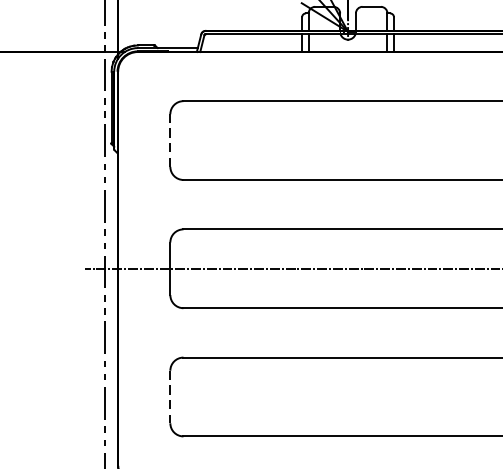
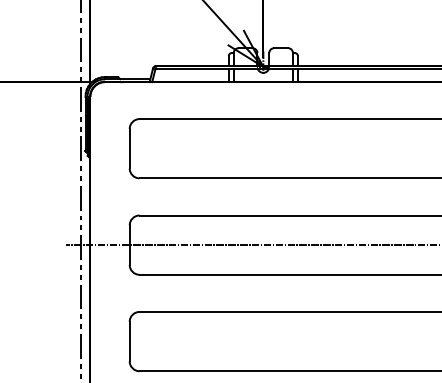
line: (170, 140) -> (129, 148), dashed -> solid
line: (170, 396) -> (129, 341), dashed -> solid

